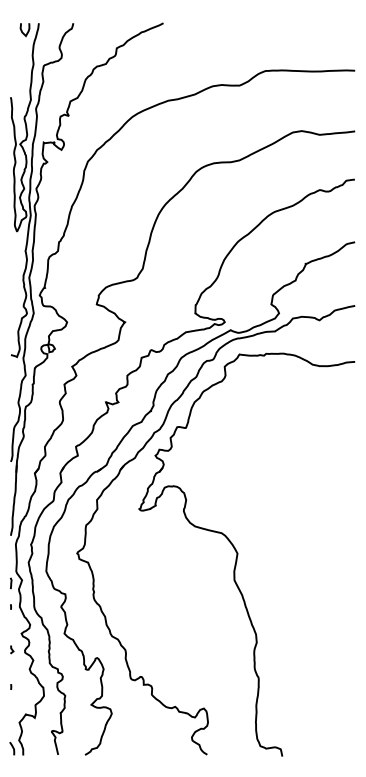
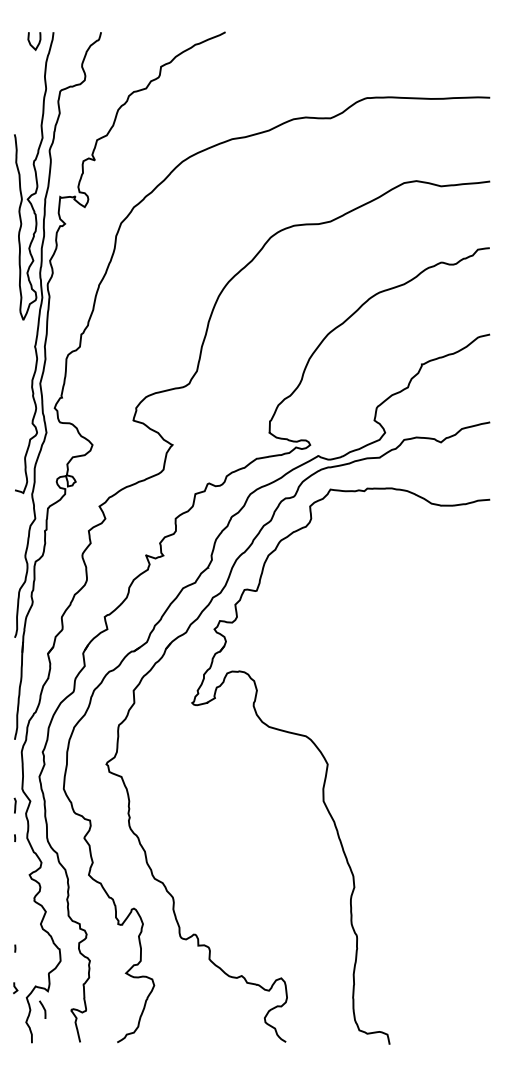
line: (12, 649) -> (15, 988), moved
line: (12, 748) -> (43, 1009), moved

